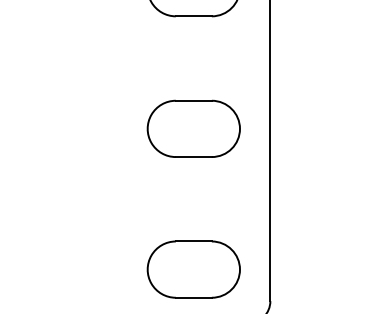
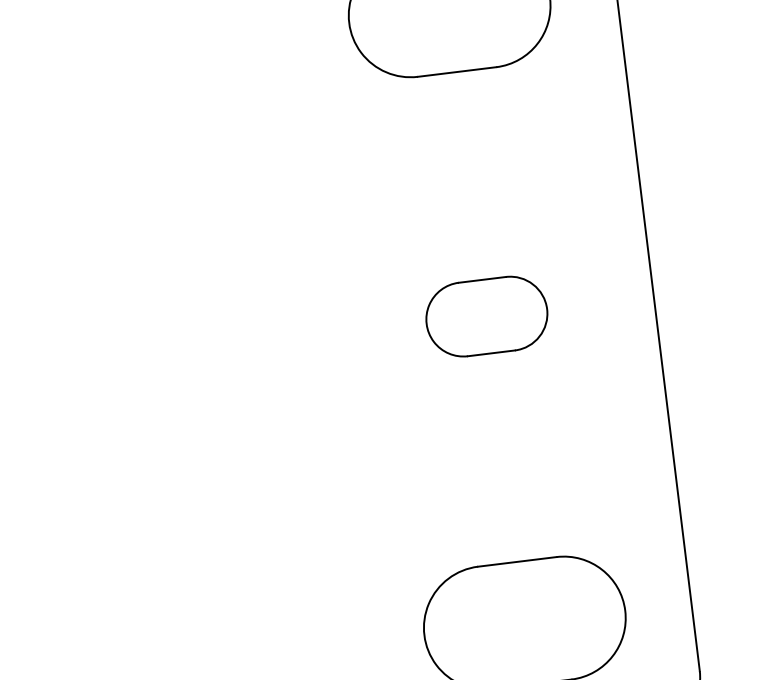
part: (193, 128) -> (486, 316), size x0.6

